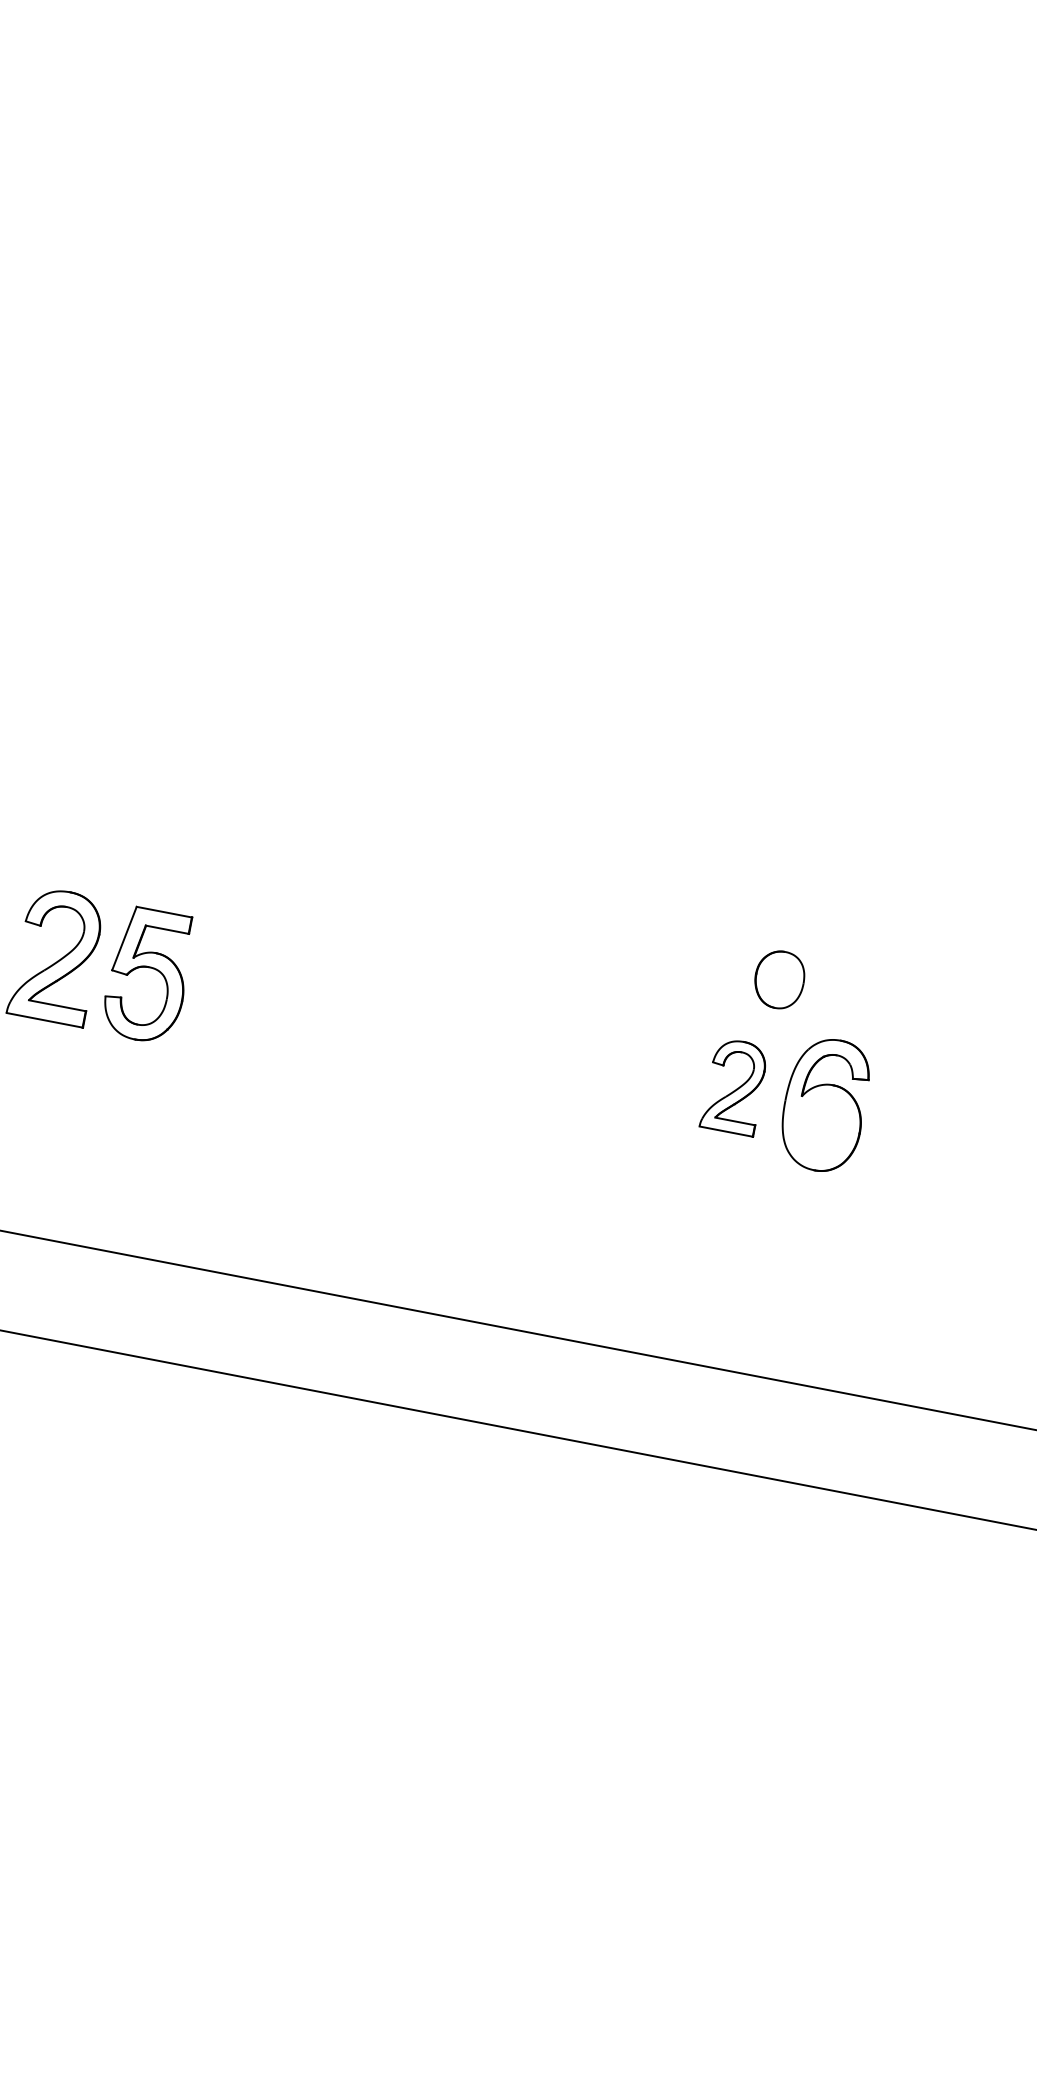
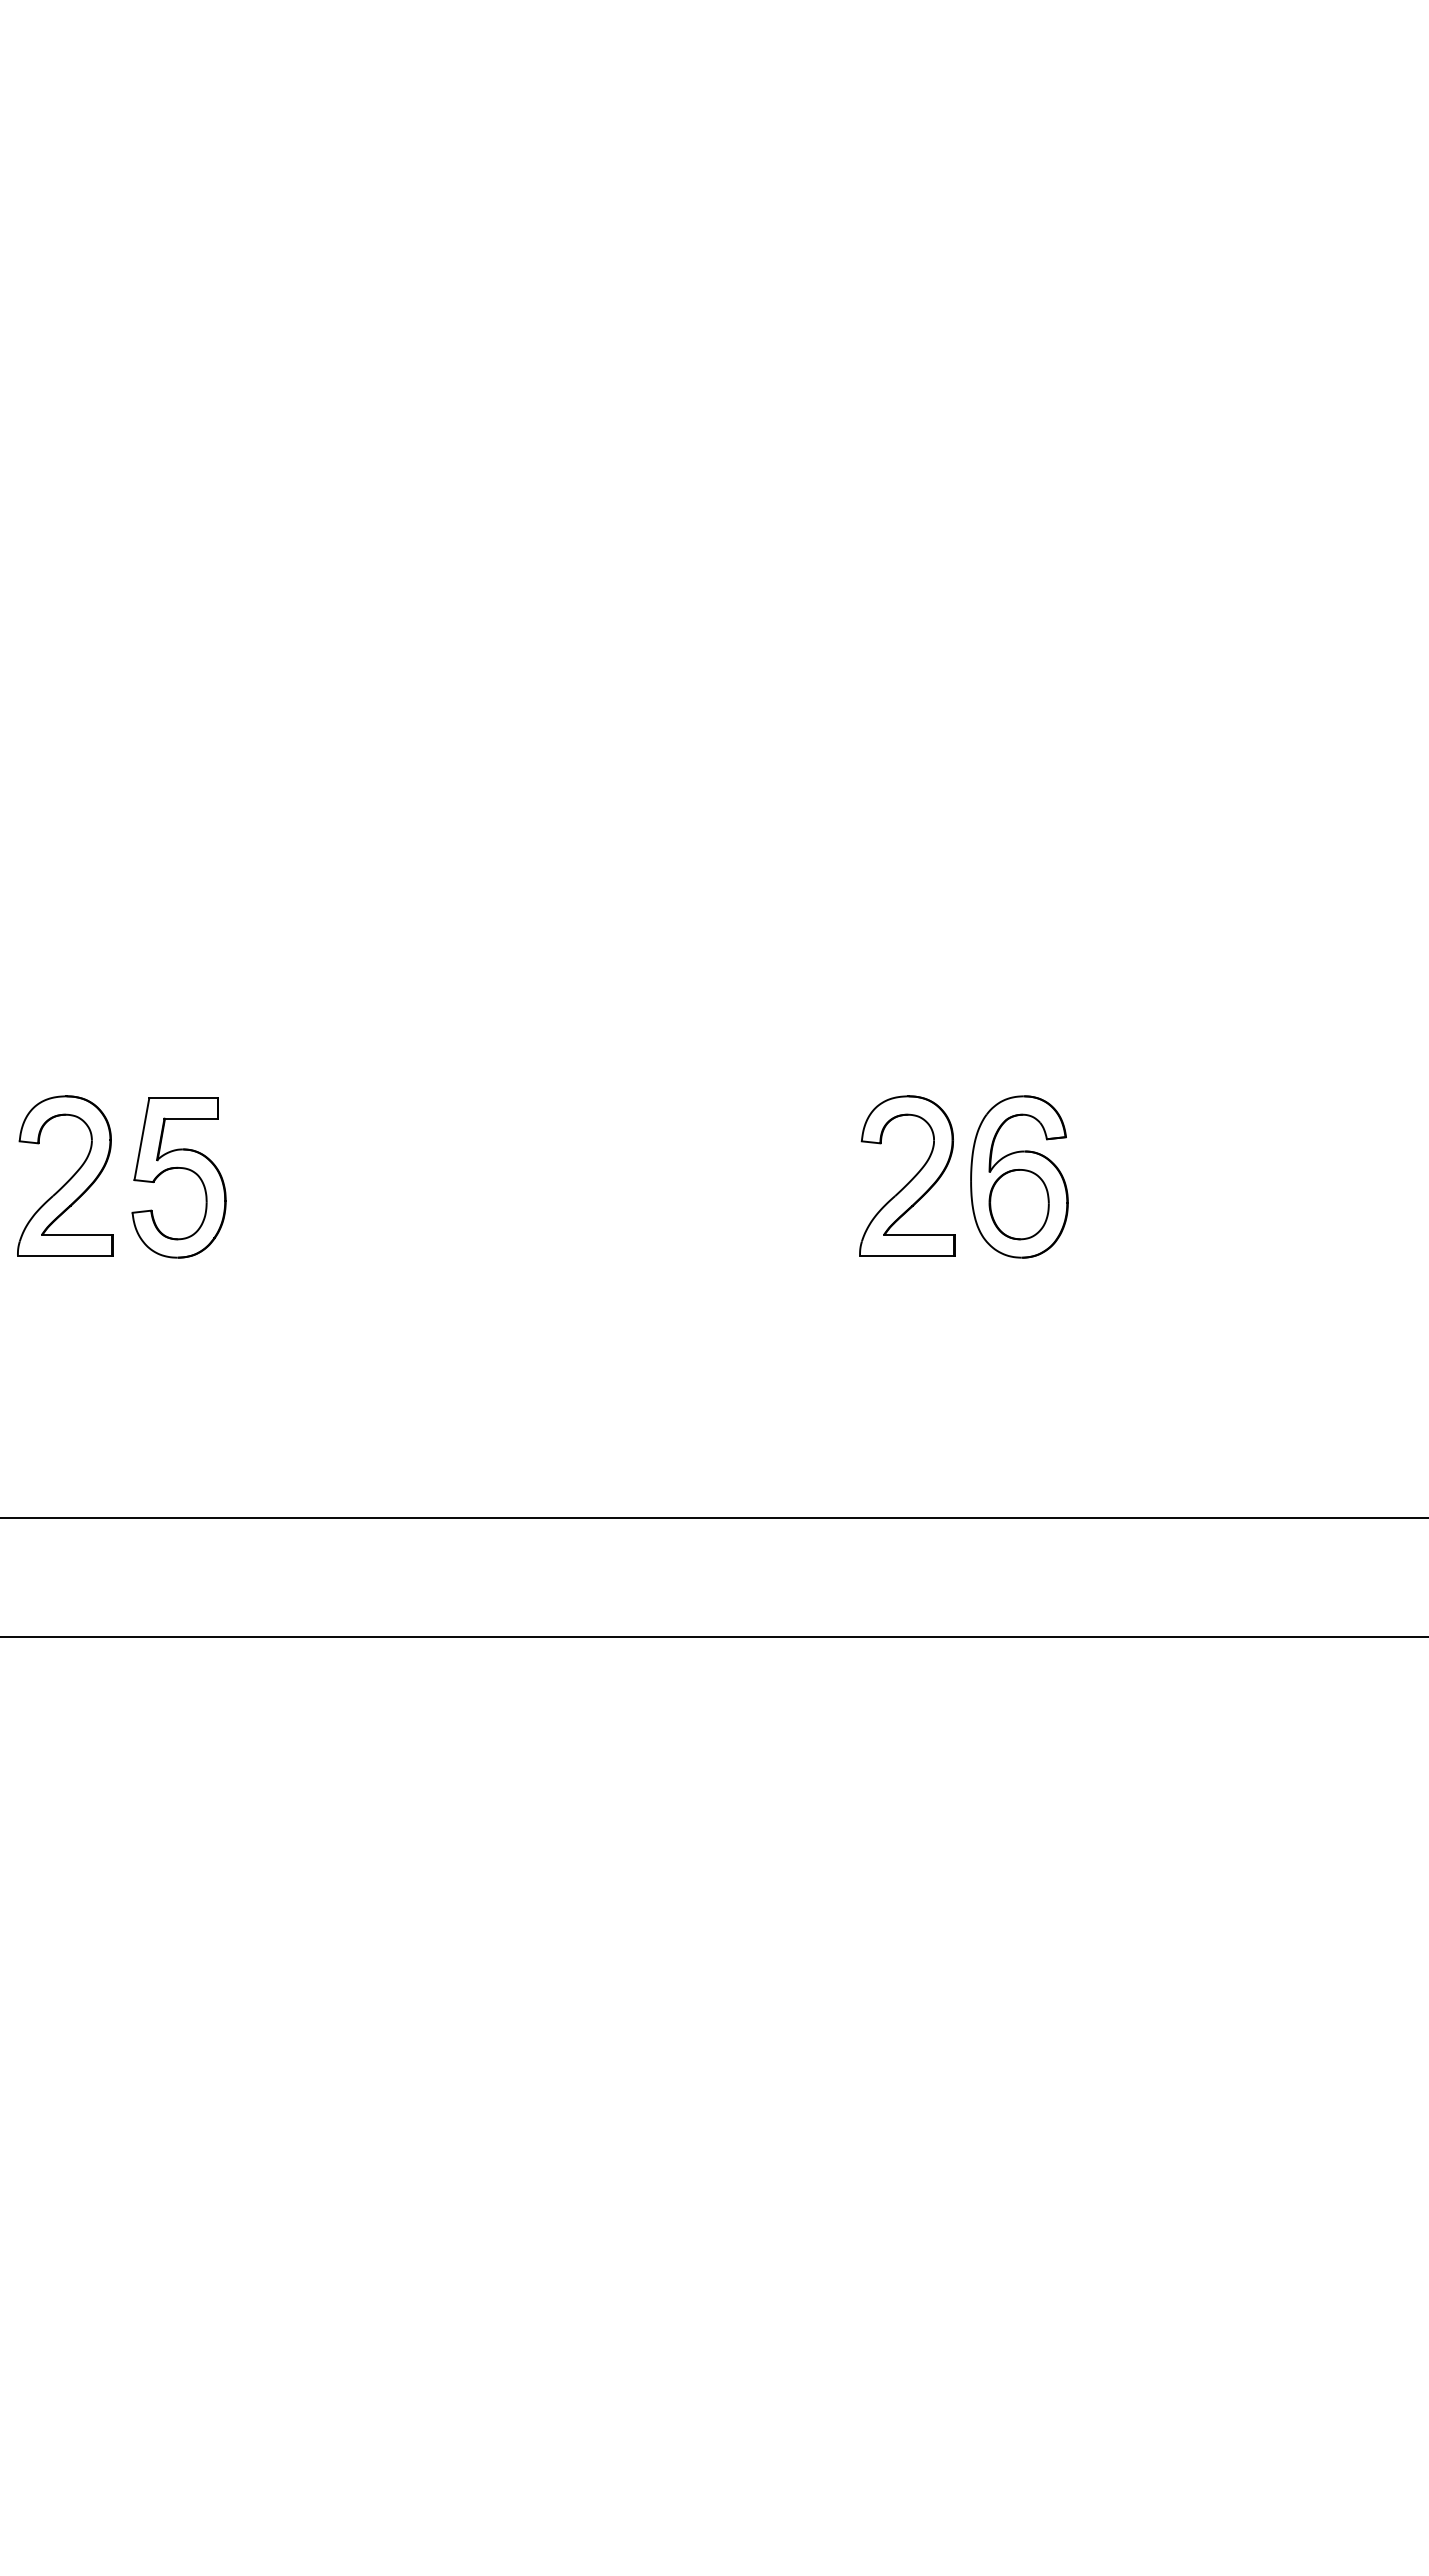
part: (779, 979) -> (1018, 1204), moved
part: (735, 1086) -> (907, 1175), size x1.43

